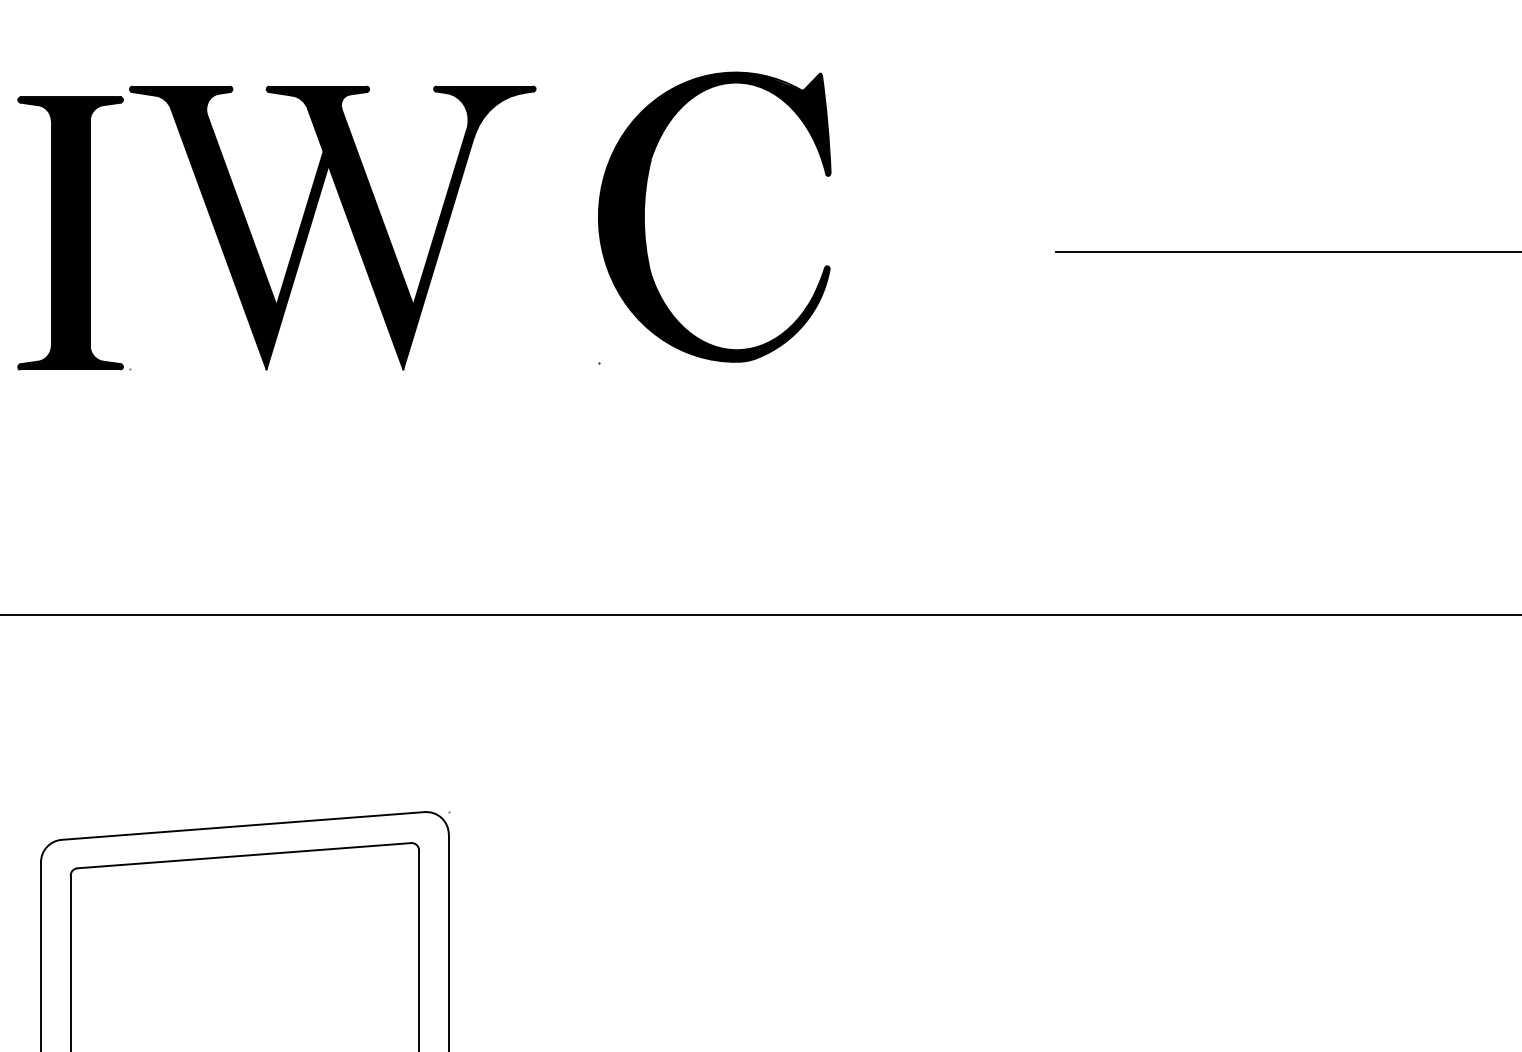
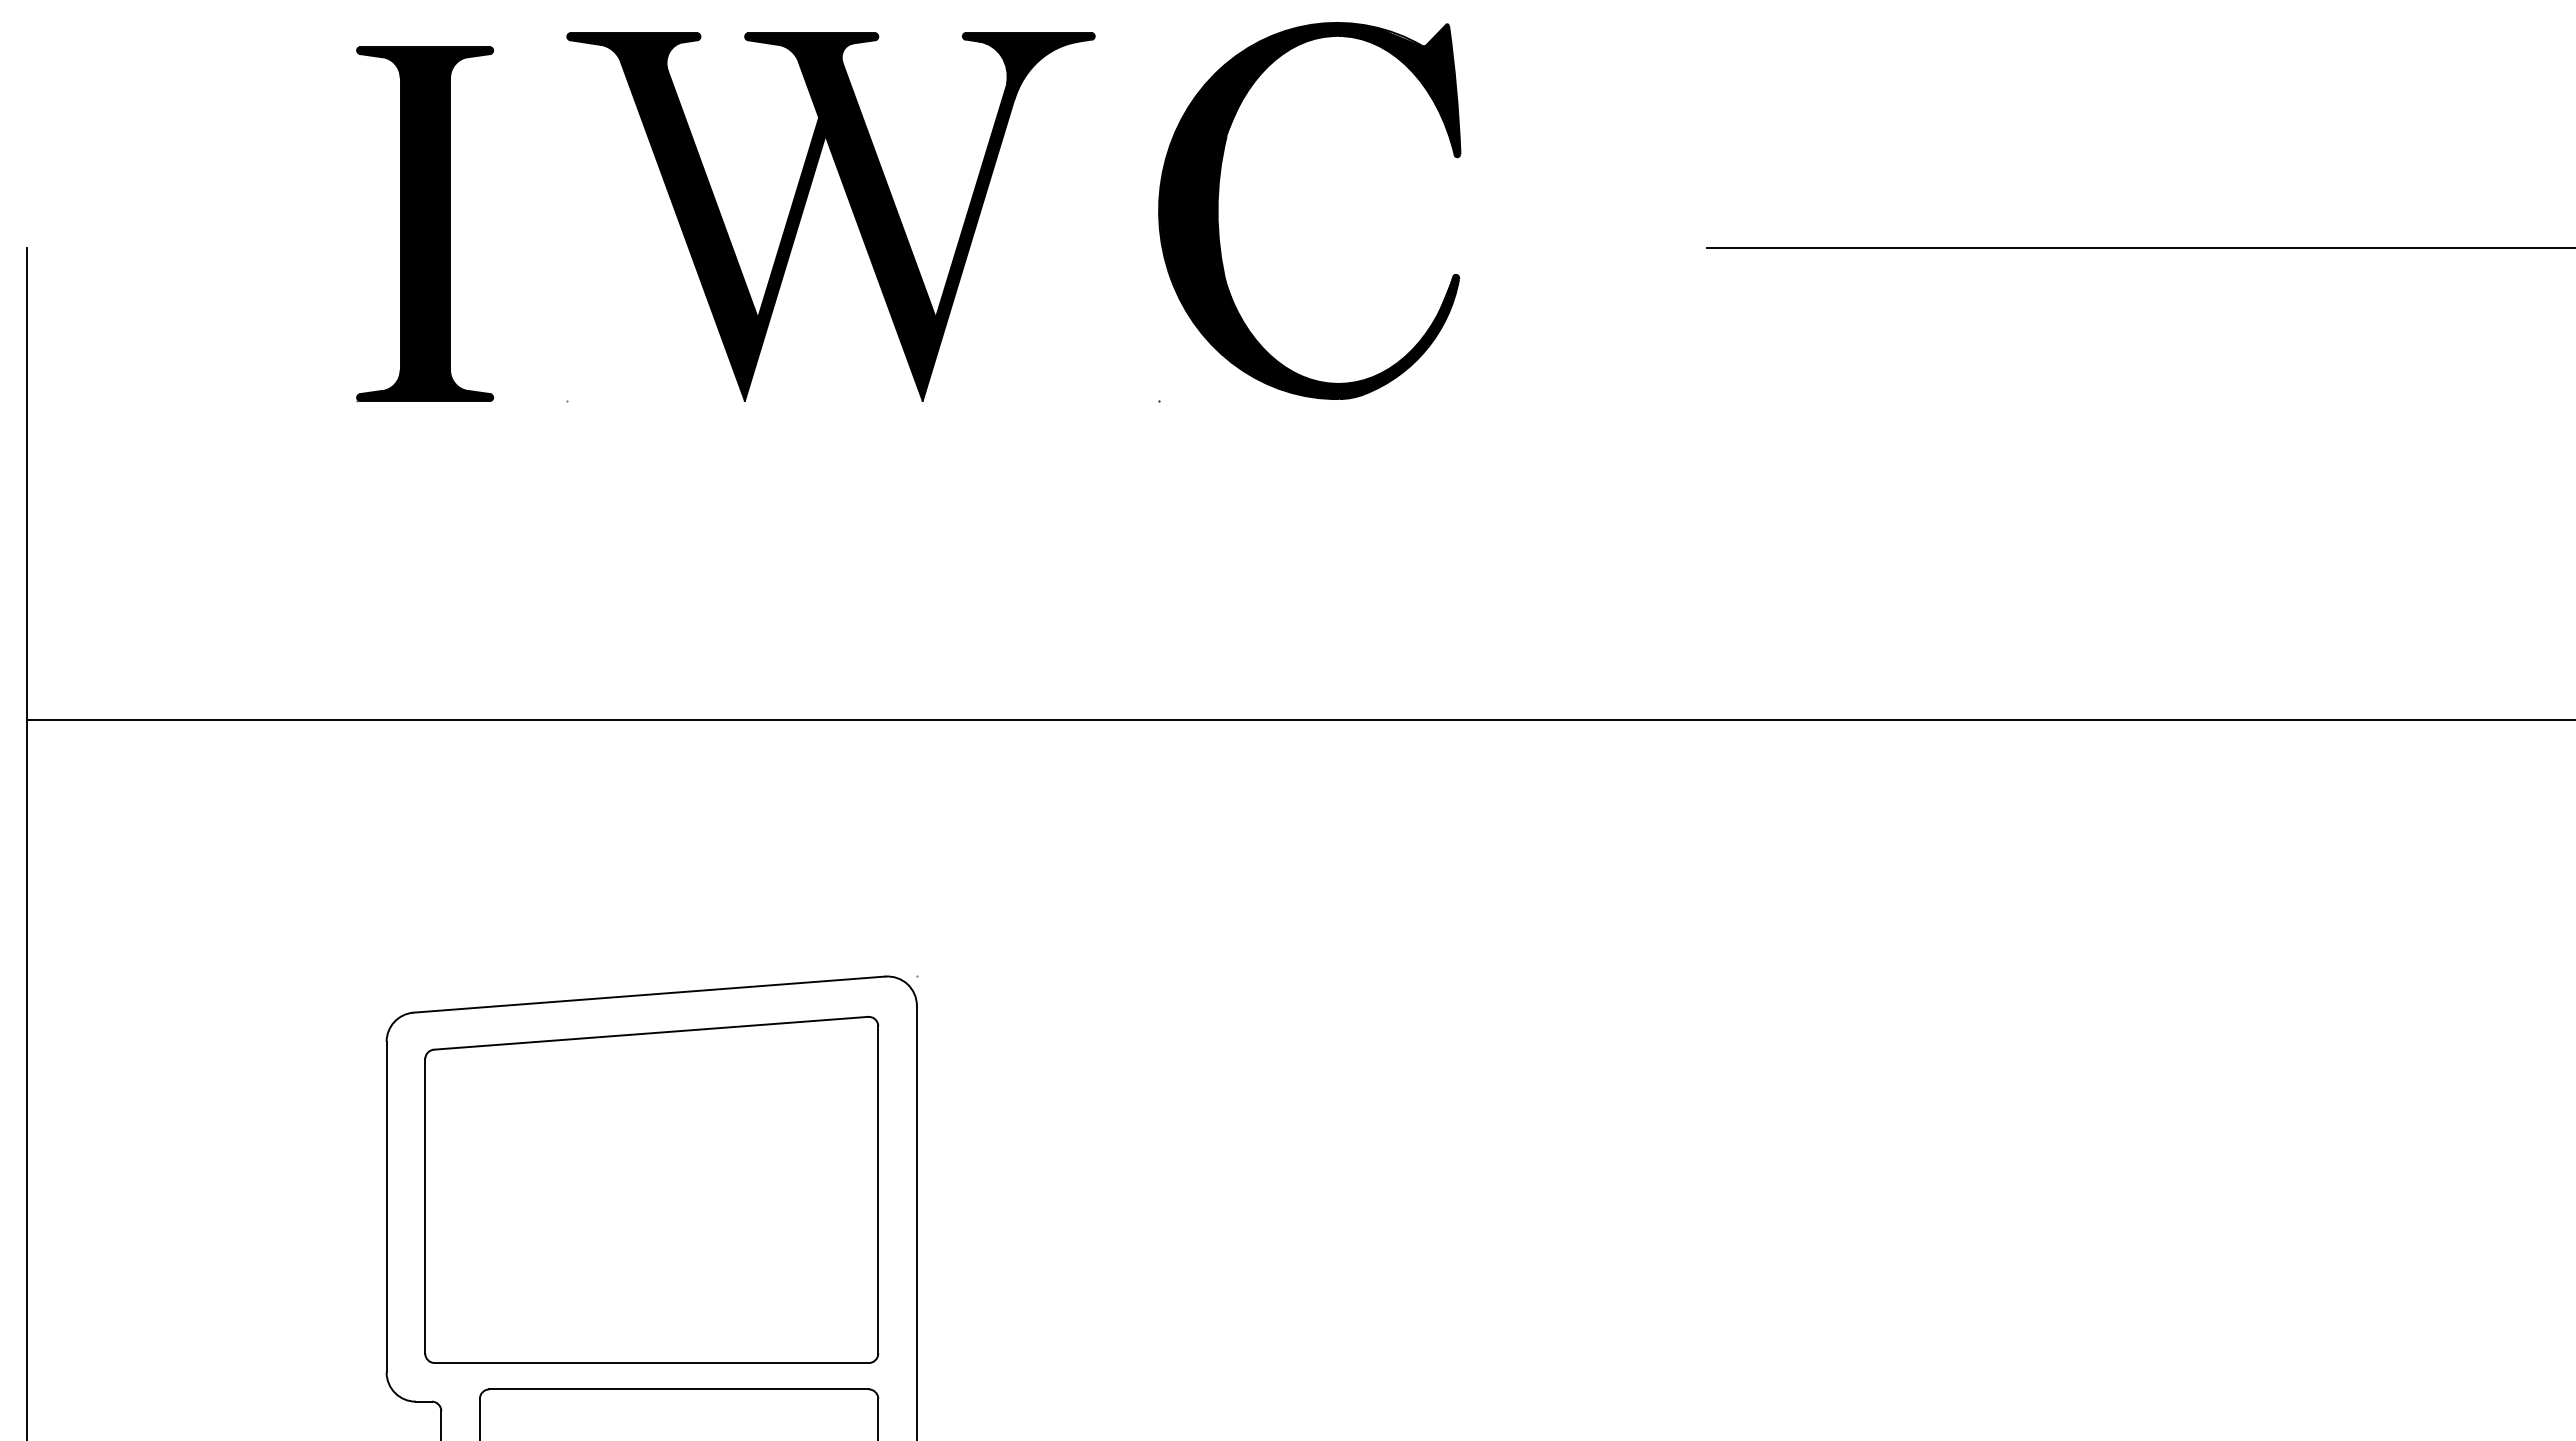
part: (644, 218) -> (1218, 212), moved
part: (348, 222) -> (851, 209), moved

